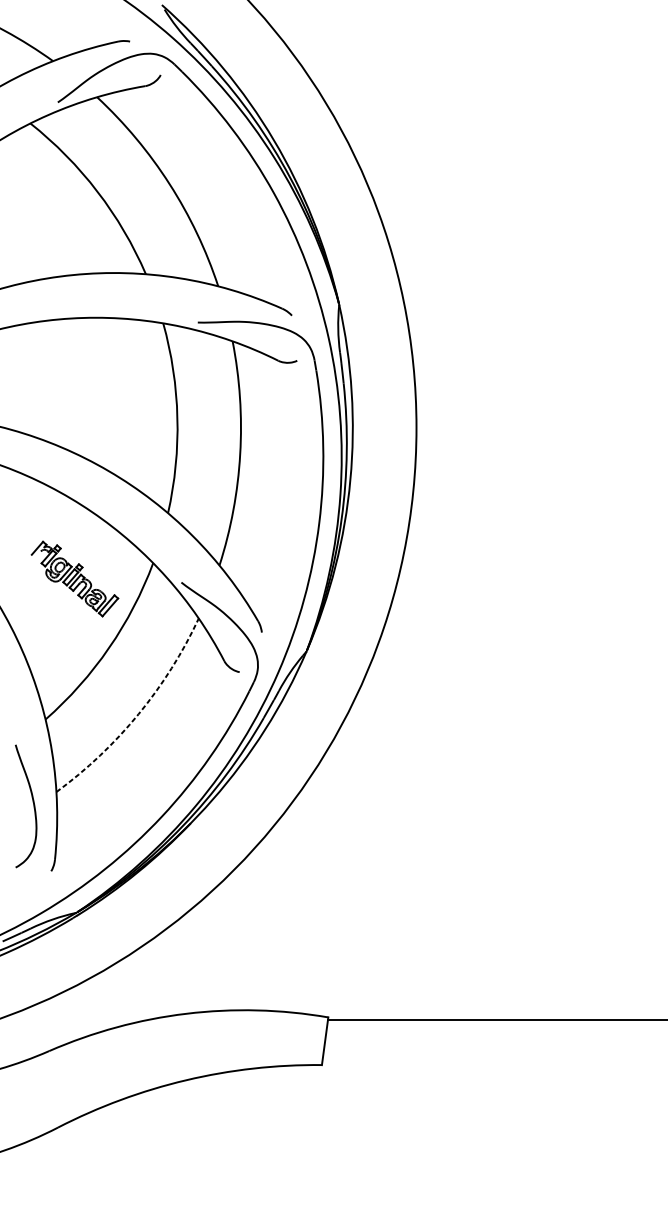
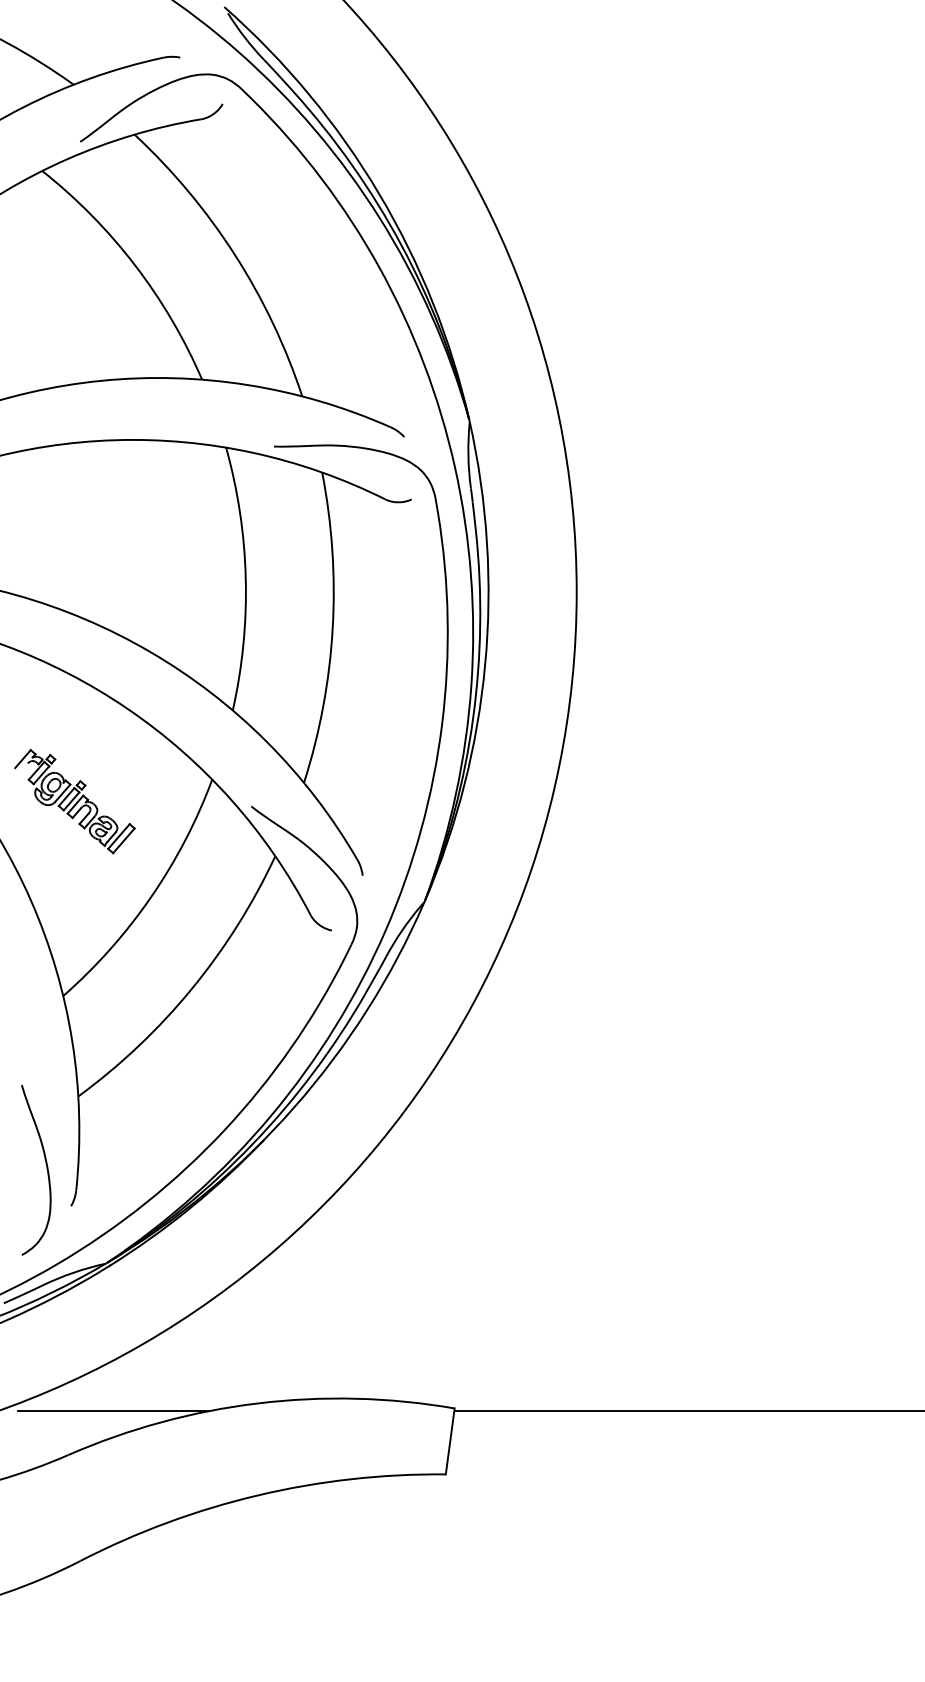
part: (74, 578) -> (74, 801), moved
arc: (138, 714) -> (192, 988), dashed -> solid
curve: (33, 805) -> (46, 1169), moved
line: (81, 1019) -> (112, 1411), added

